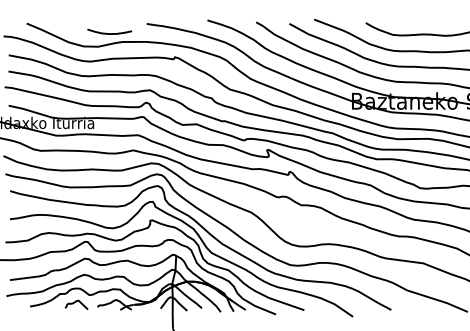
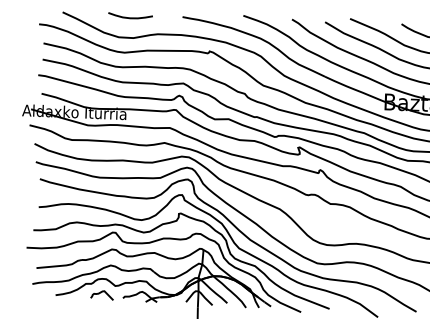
curve: (109, 33) -> (130, 17), moved

